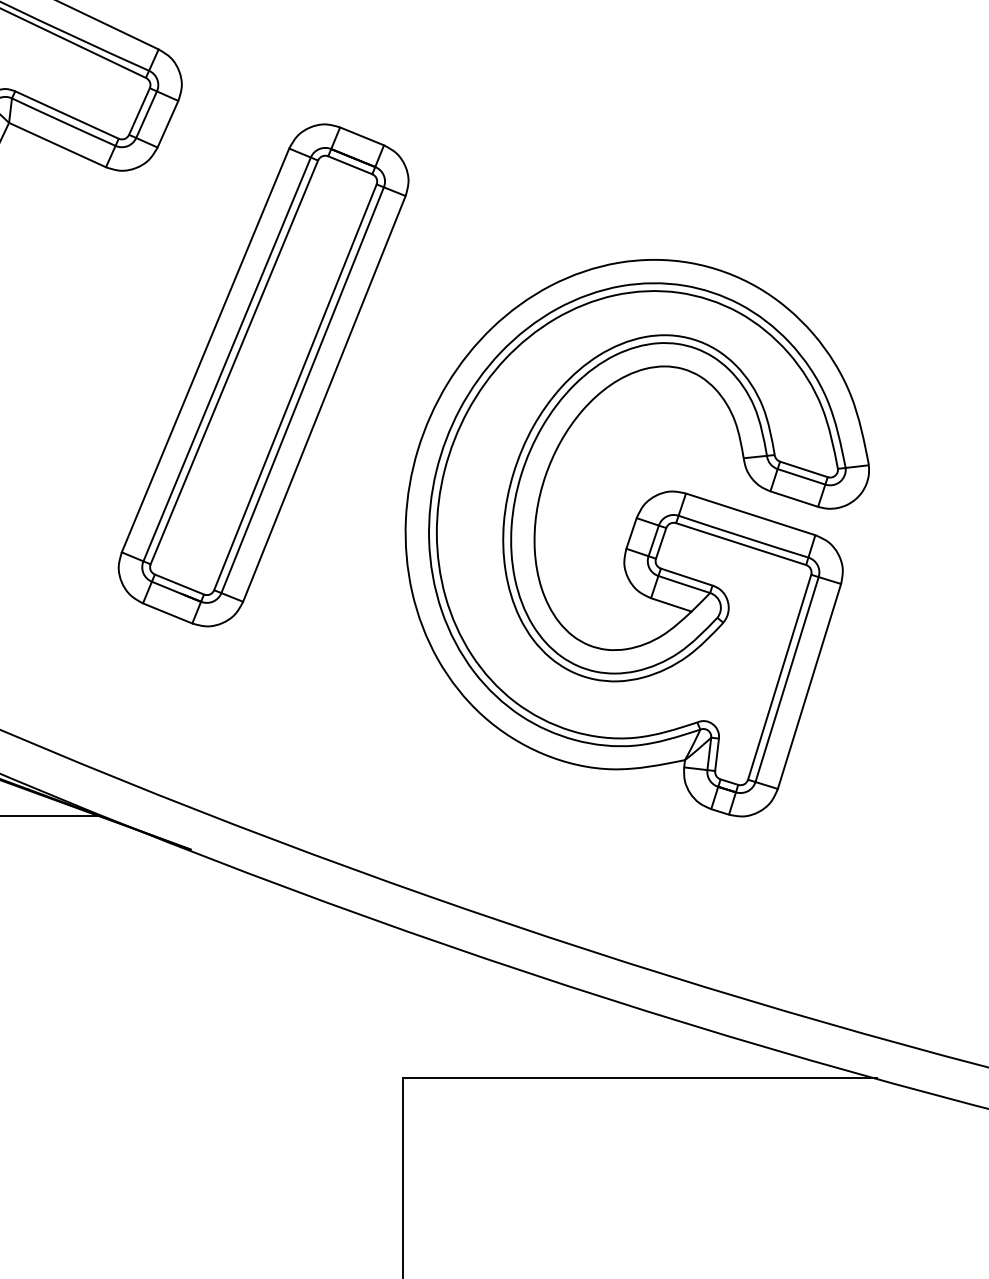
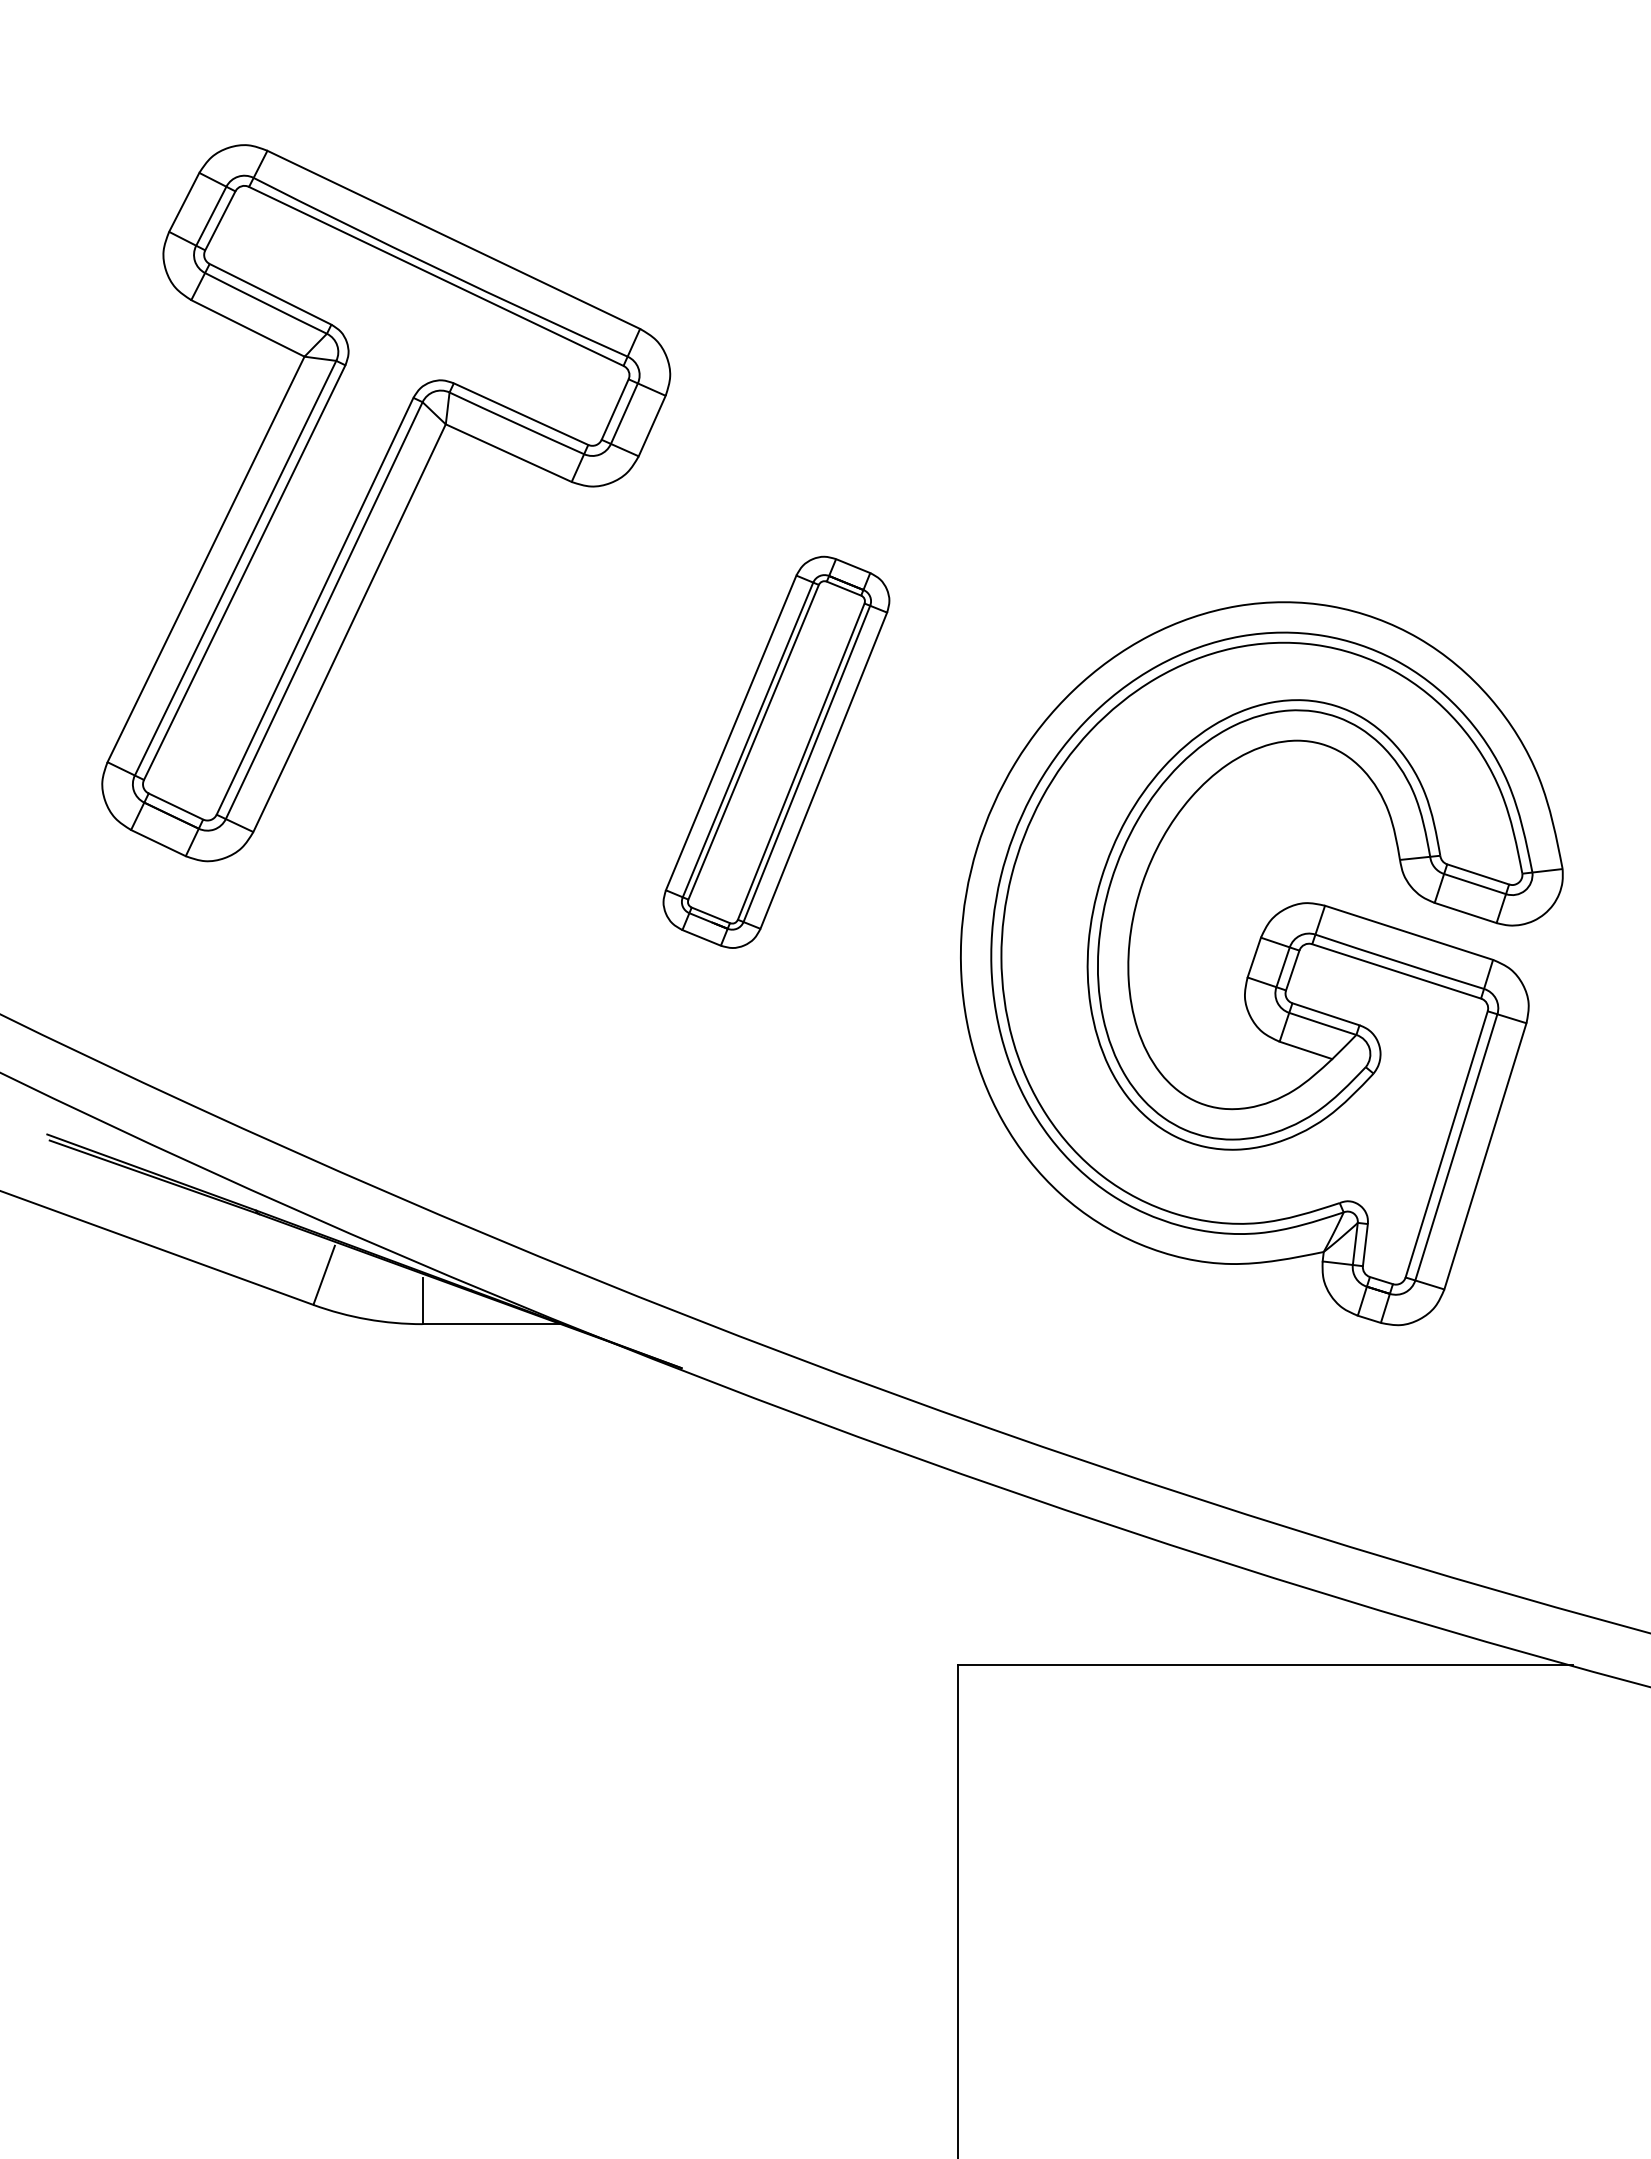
part: (263, 375) -> (776, 752), size x0.6

